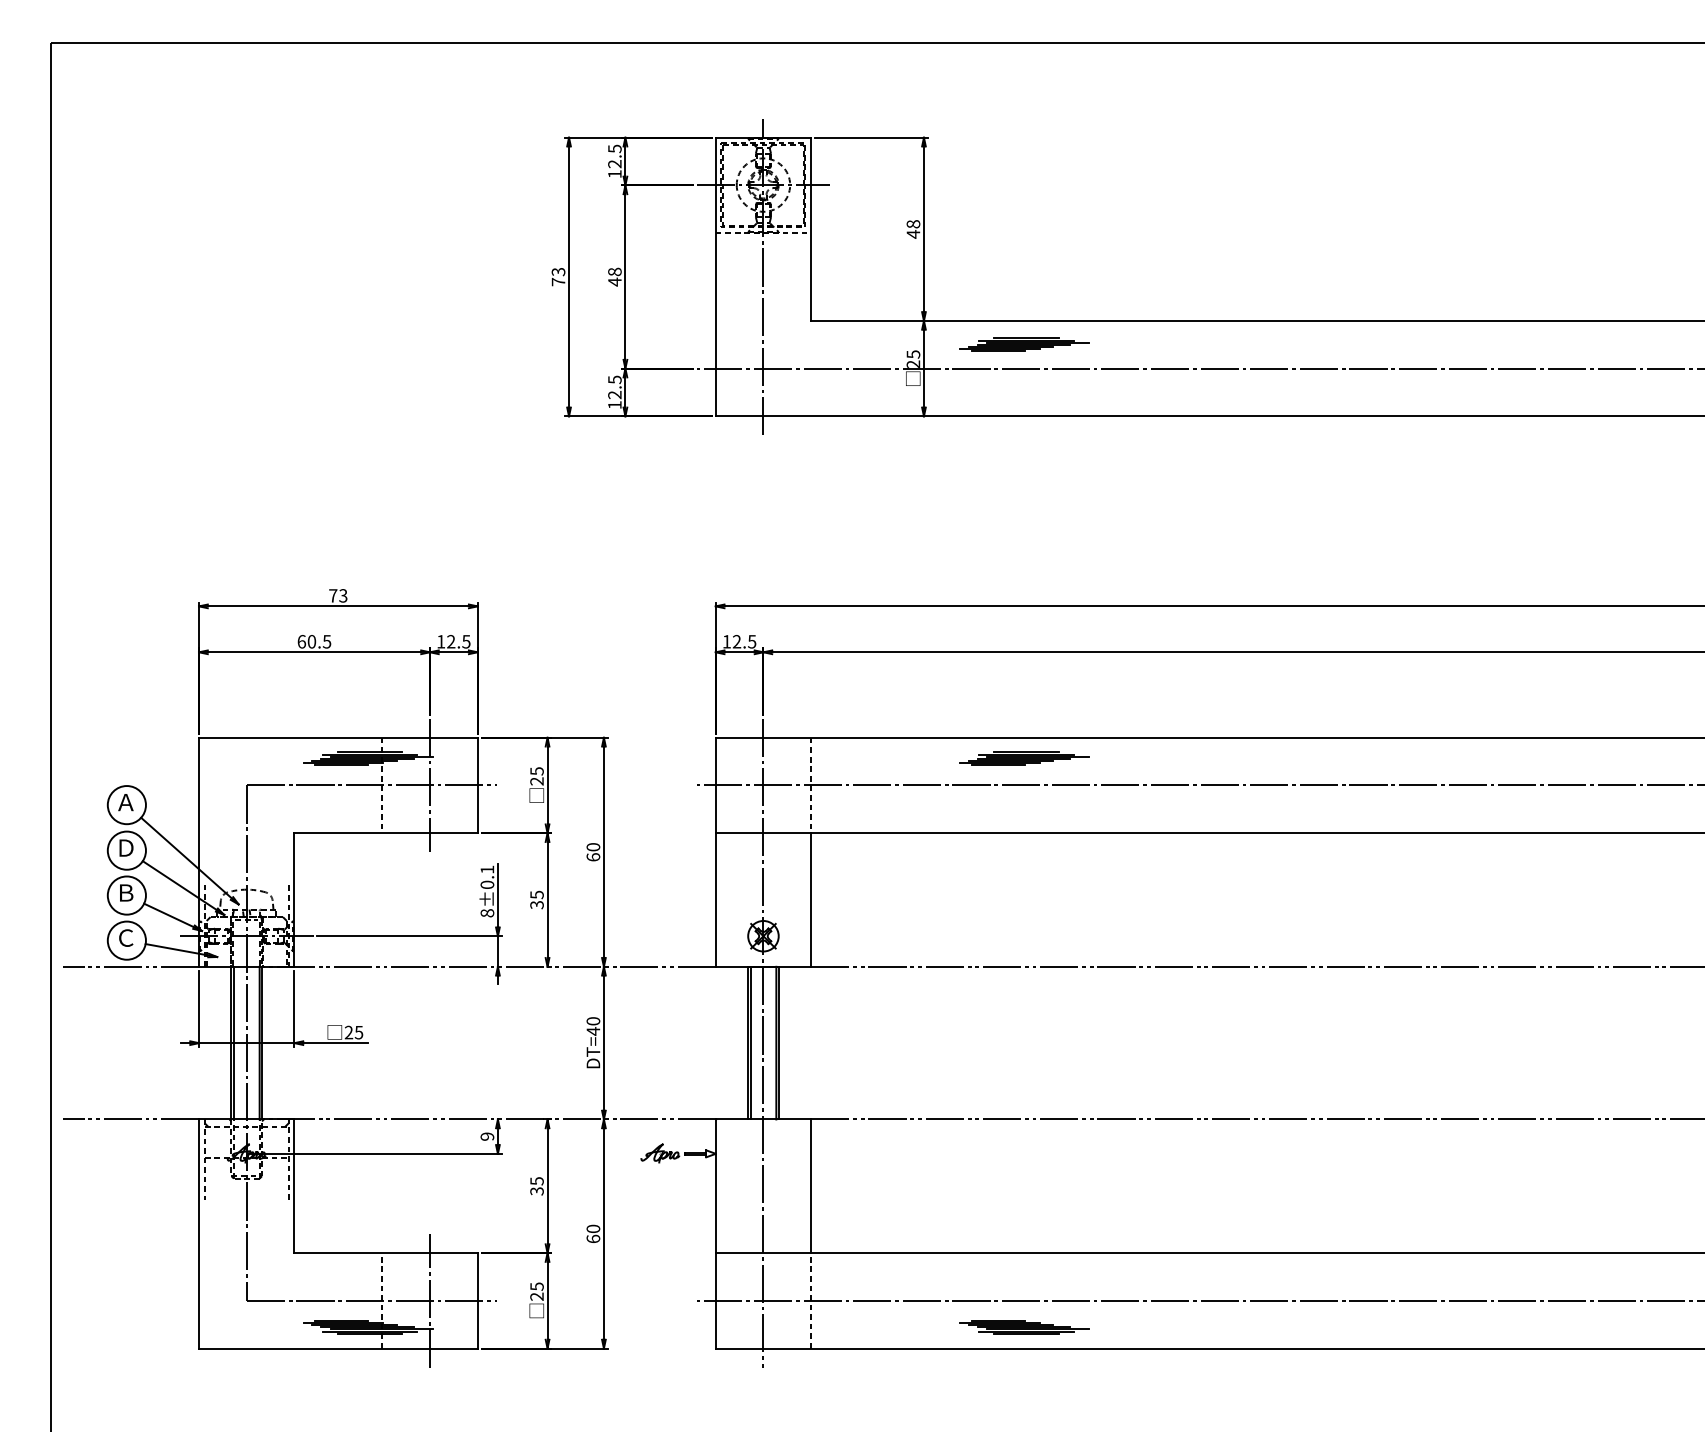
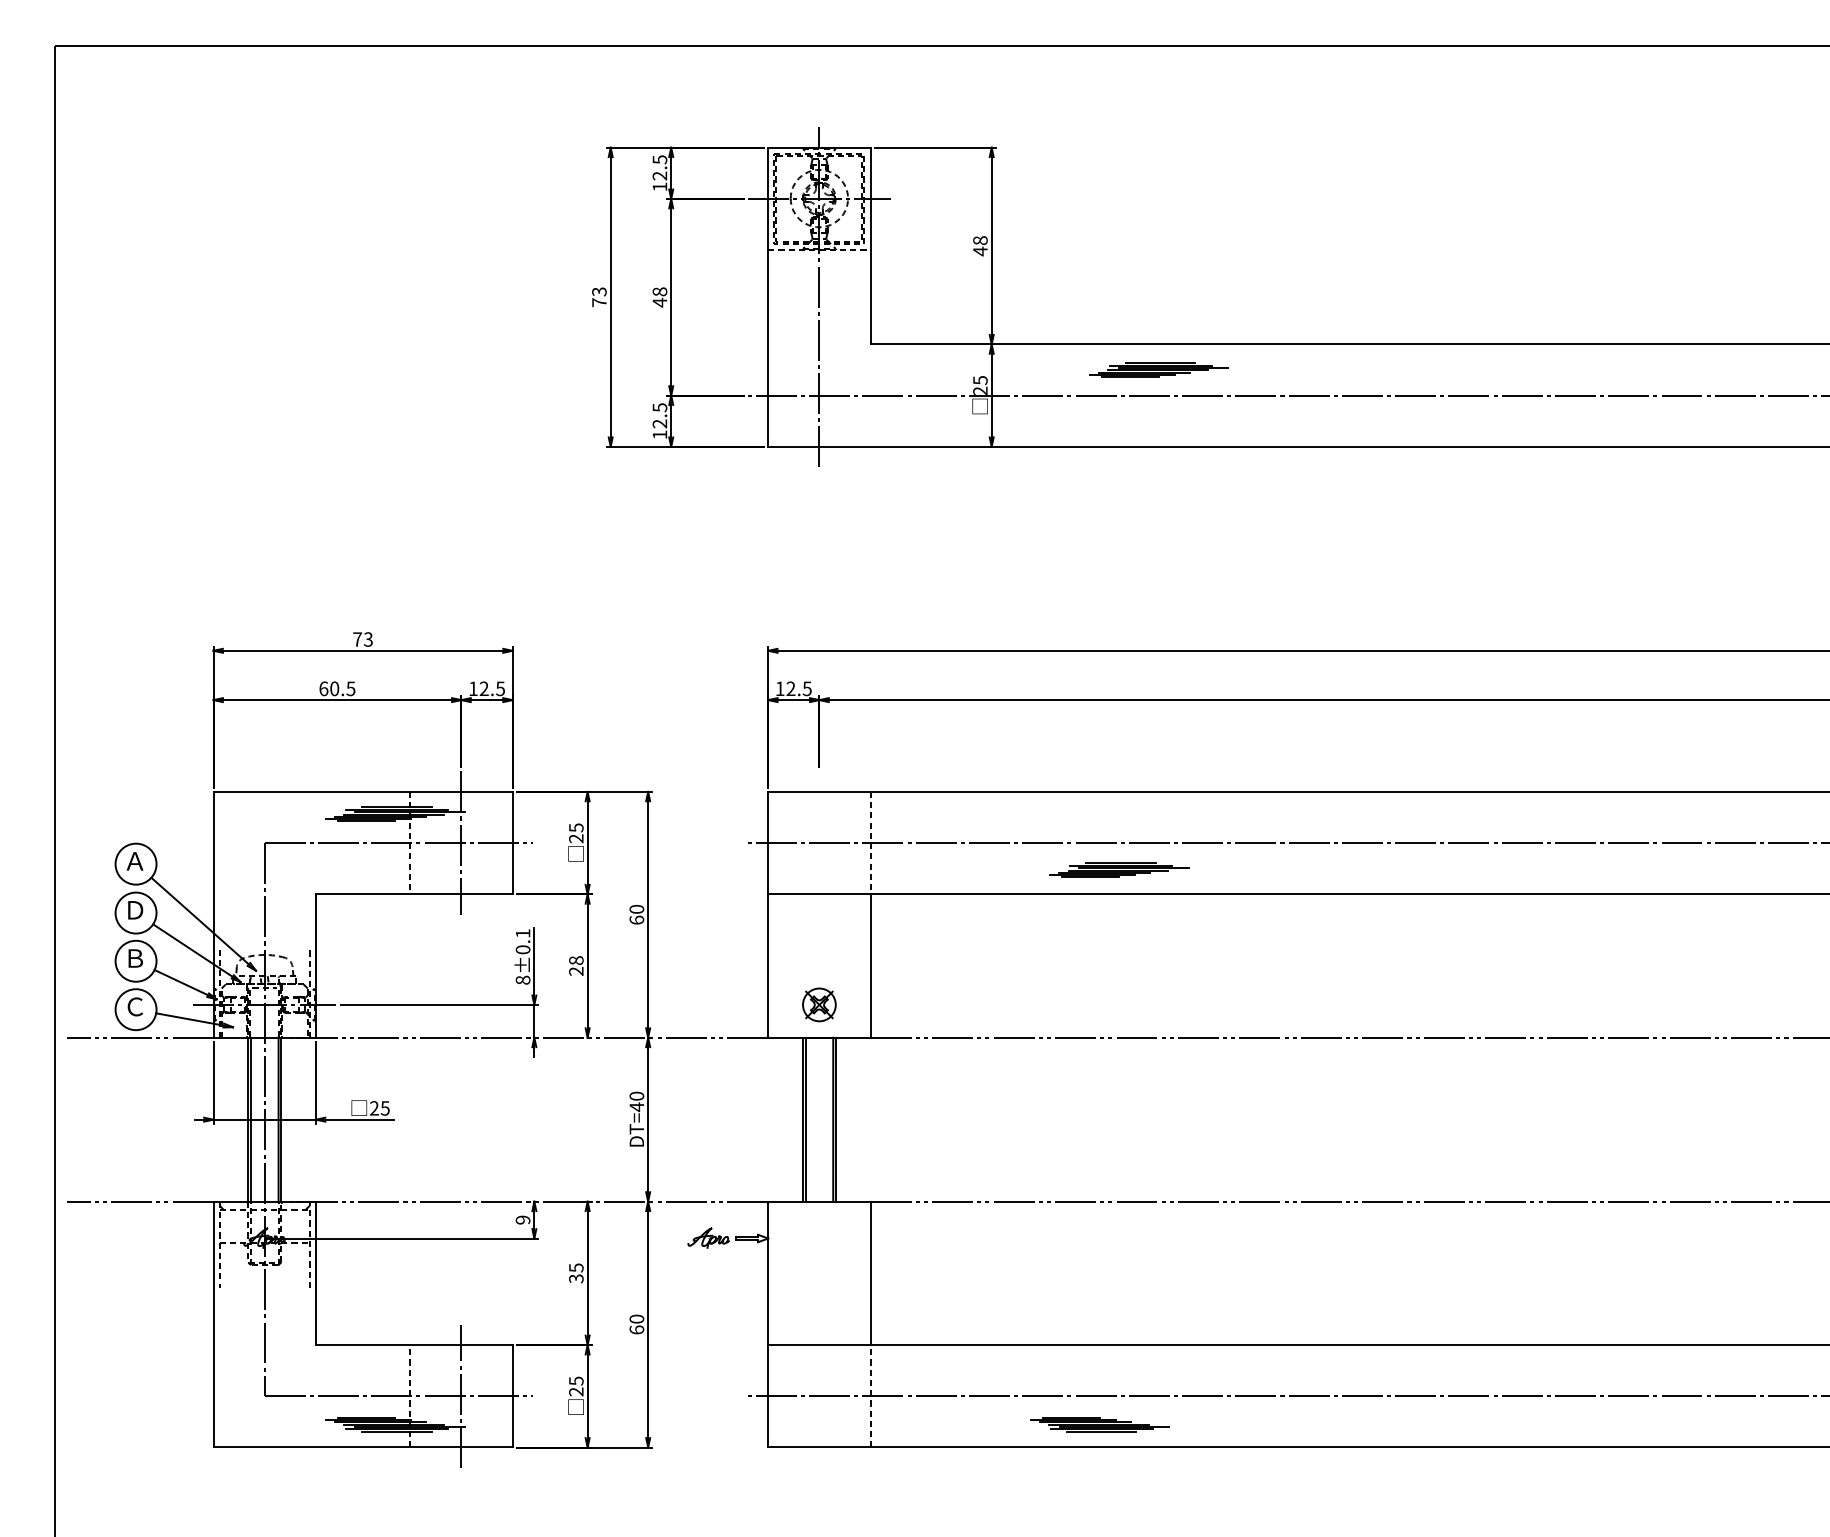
part: (1024, 344) -> (1158, 369), moved
part: (1024, 758) -> (1118, 869), moved
text: (536, 899) -> (575, 965), 35 -> 28
line: (763, 1042) -> (819, 1118), removed

